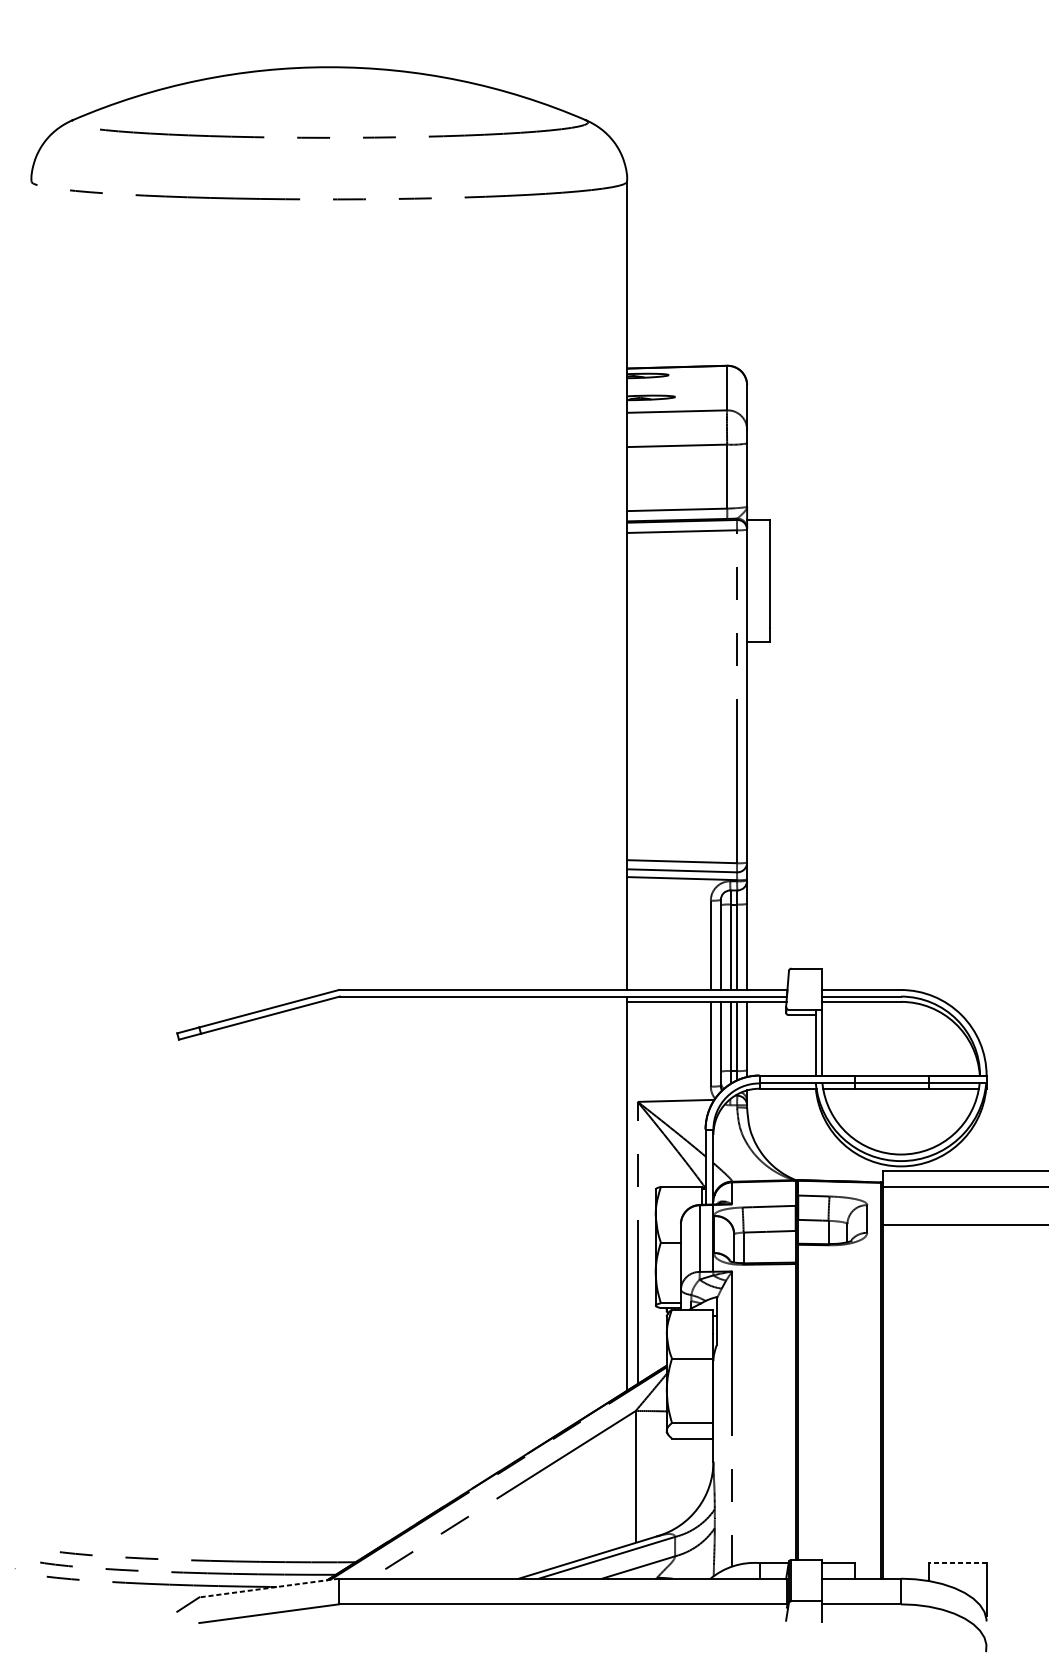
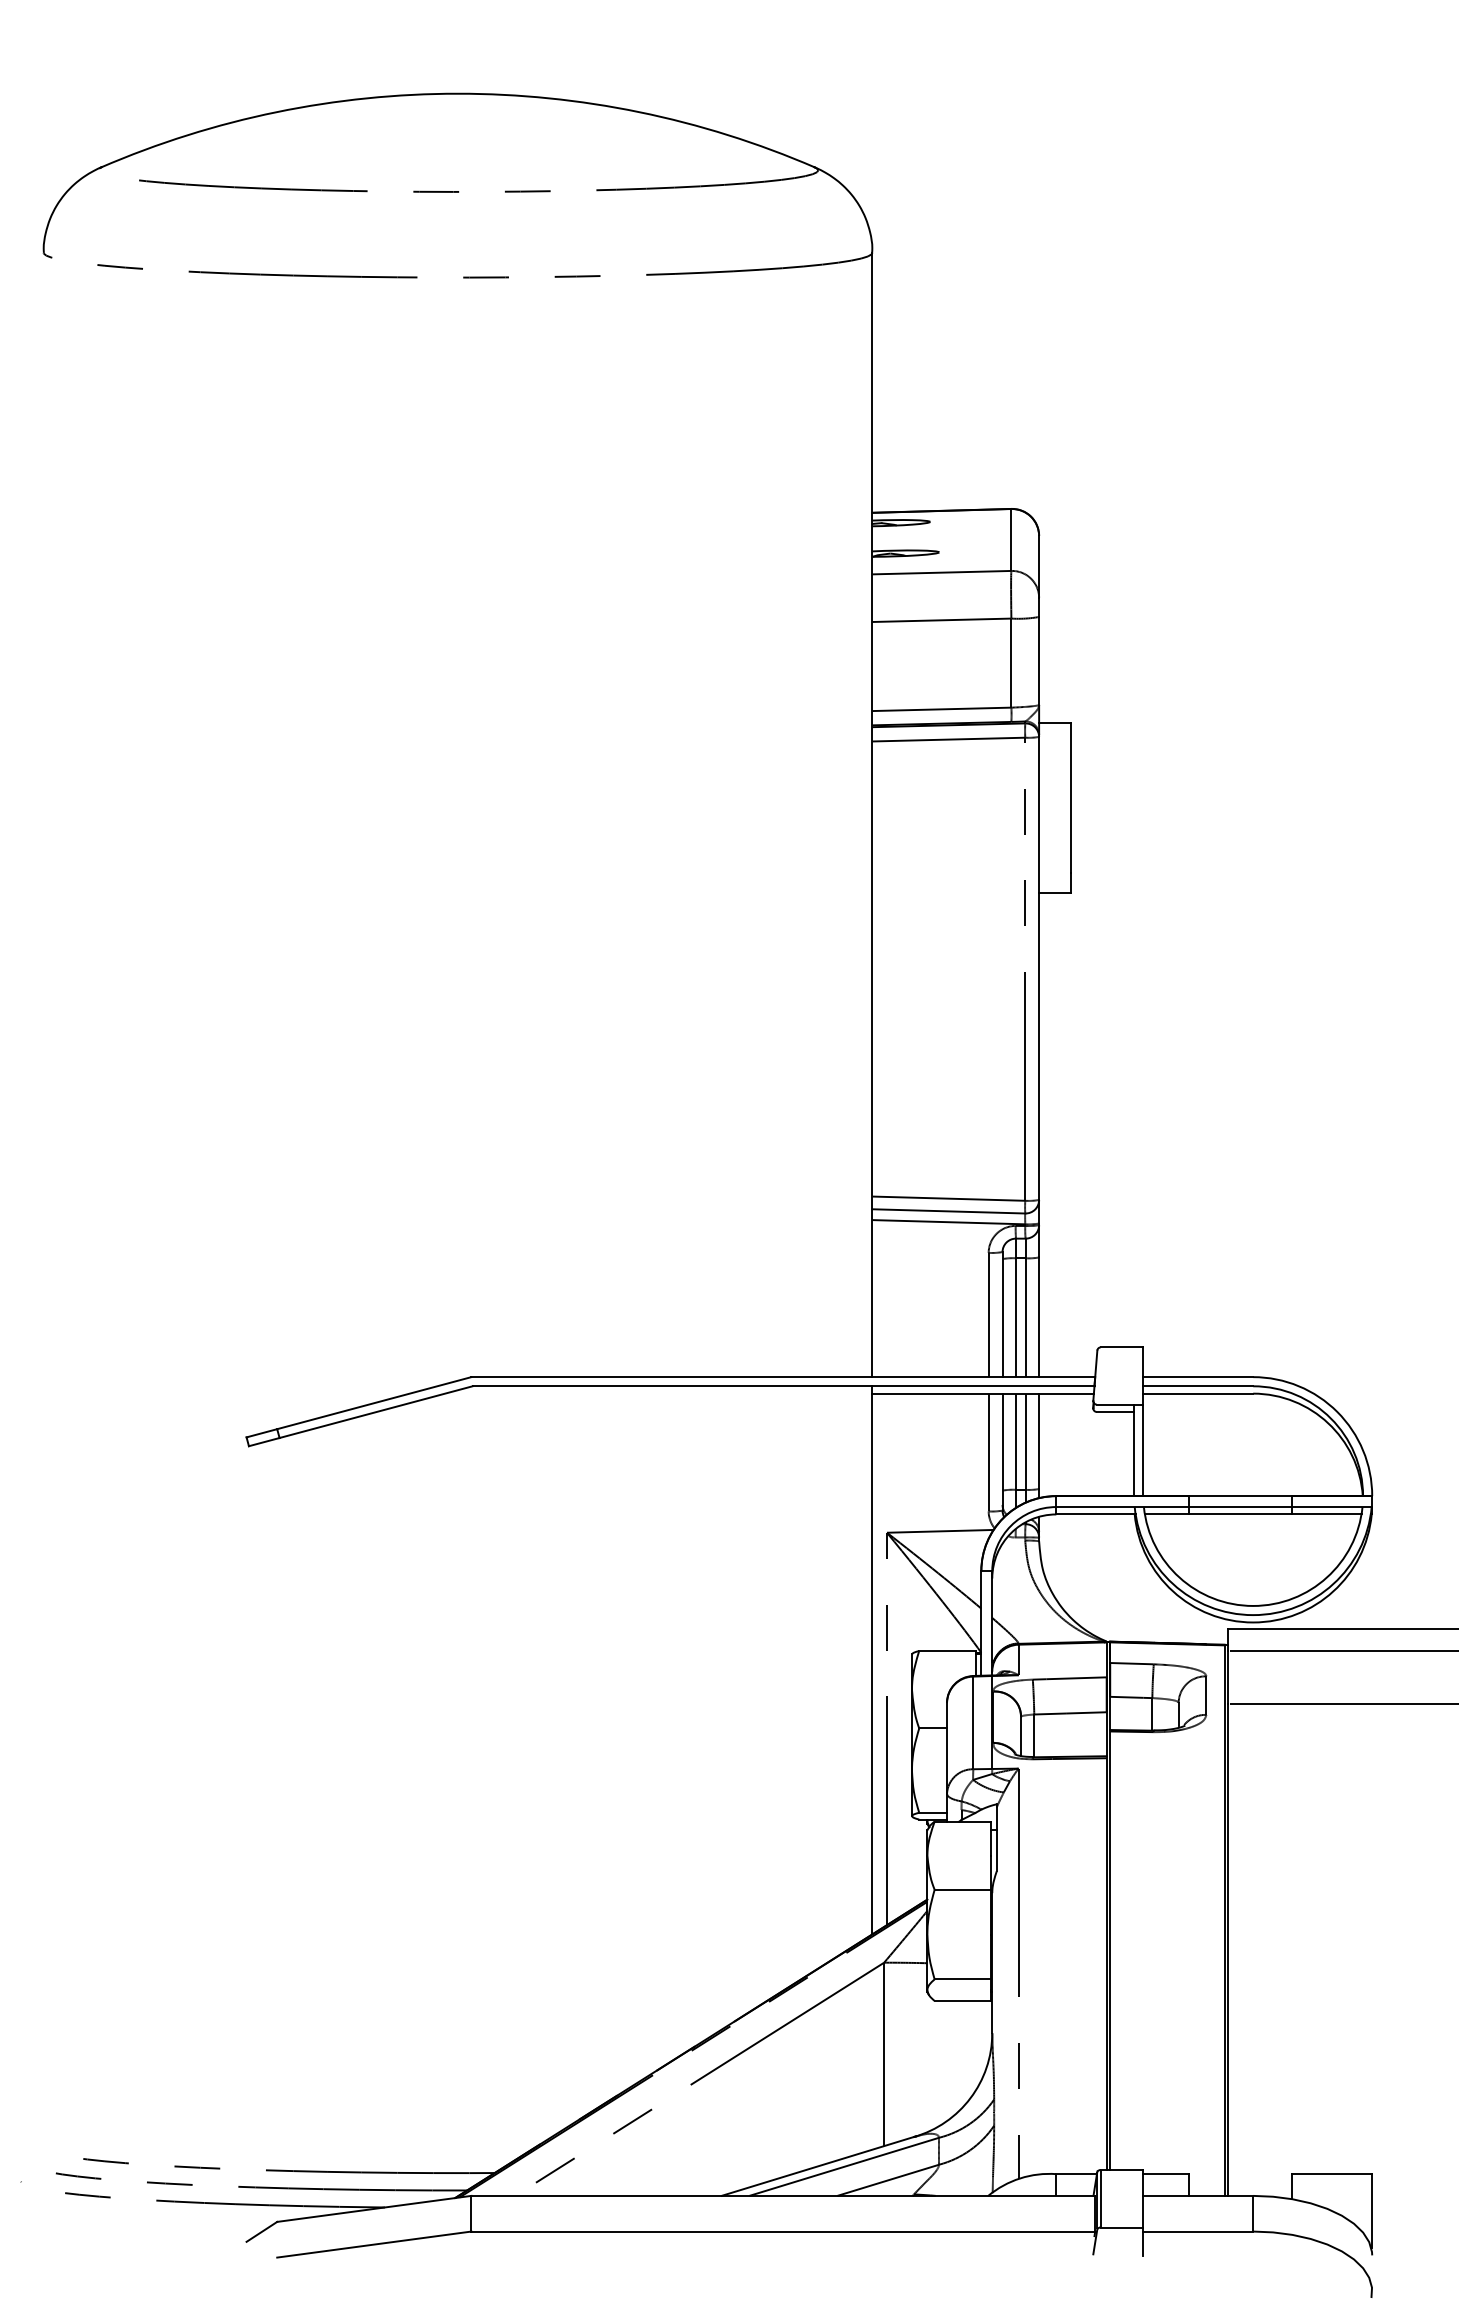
line: (957, 1563) -> (1331, 2174), dashed -> solid
line: (269, 1587) -> (374, 2208), dashed -> solid

